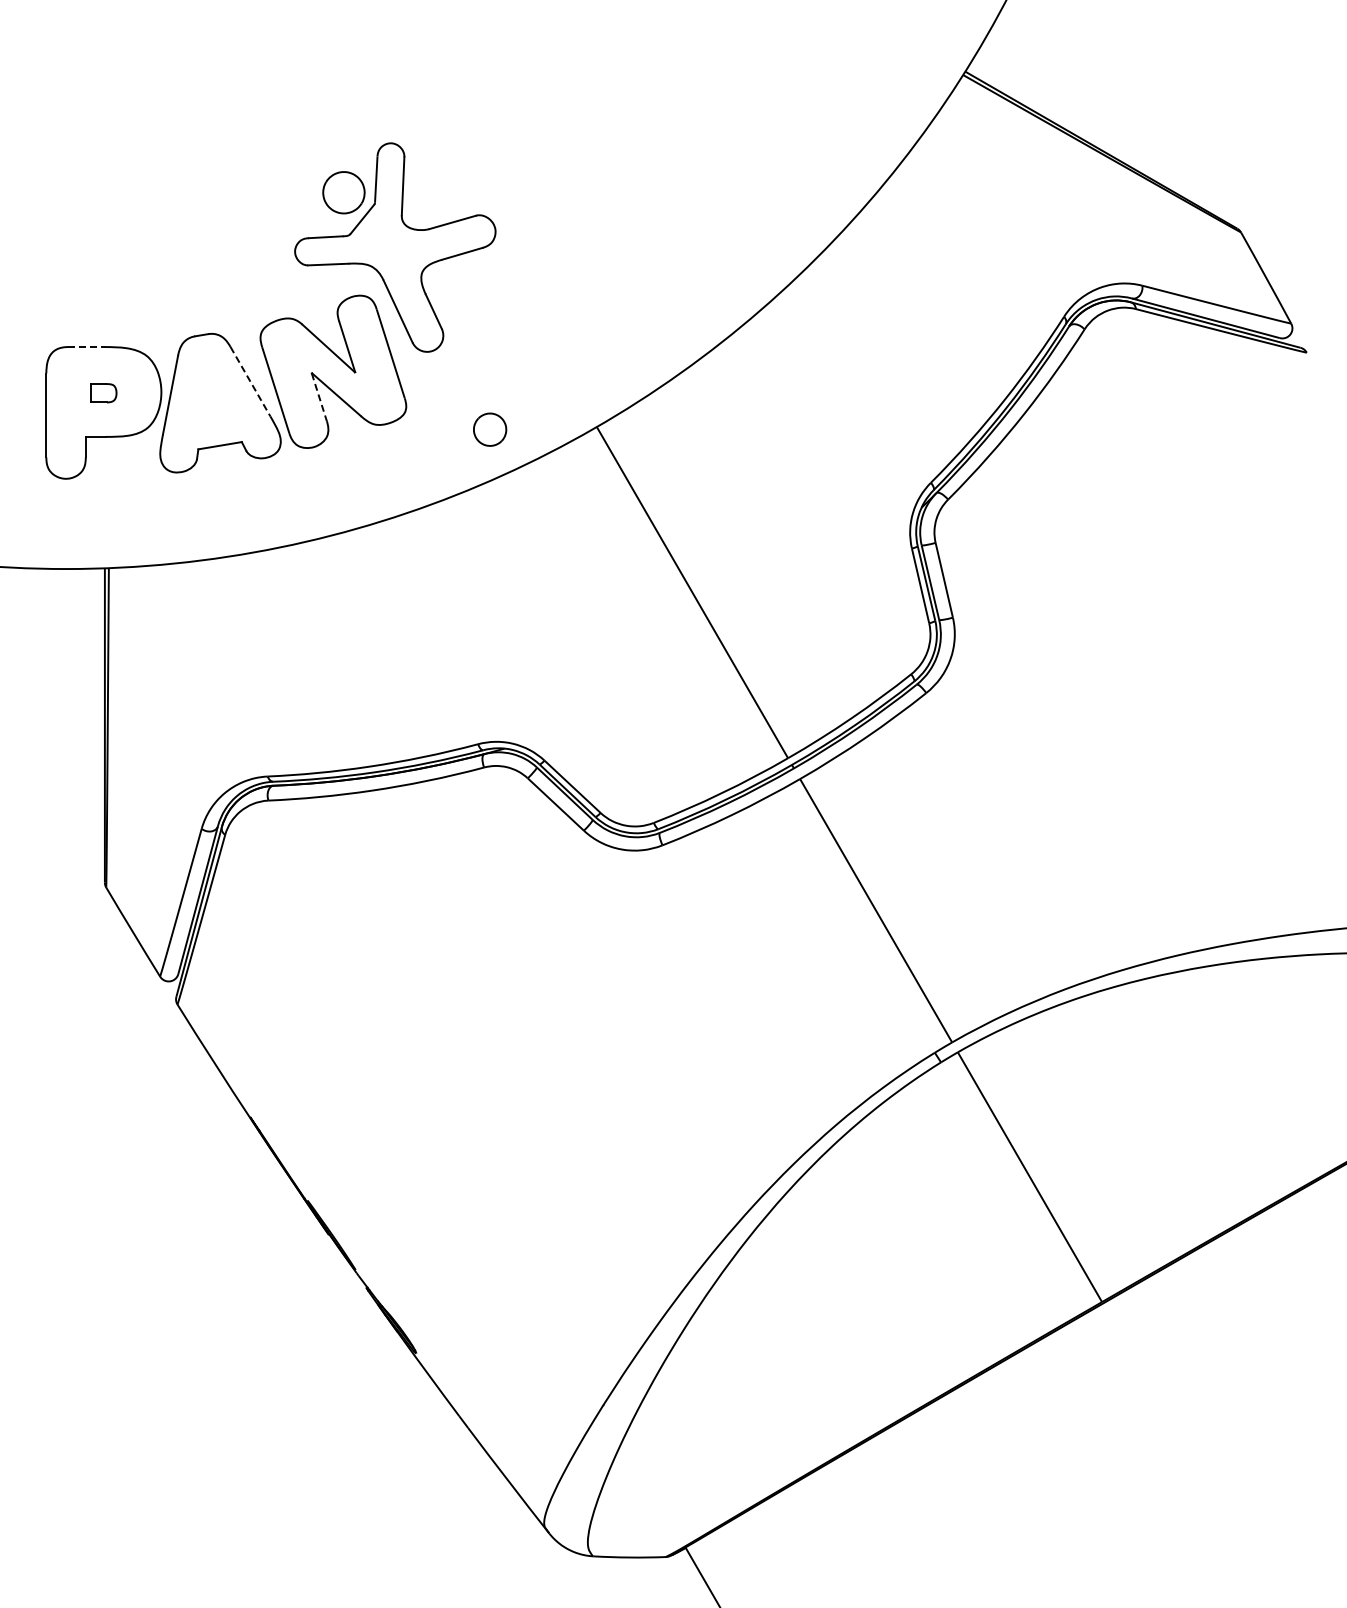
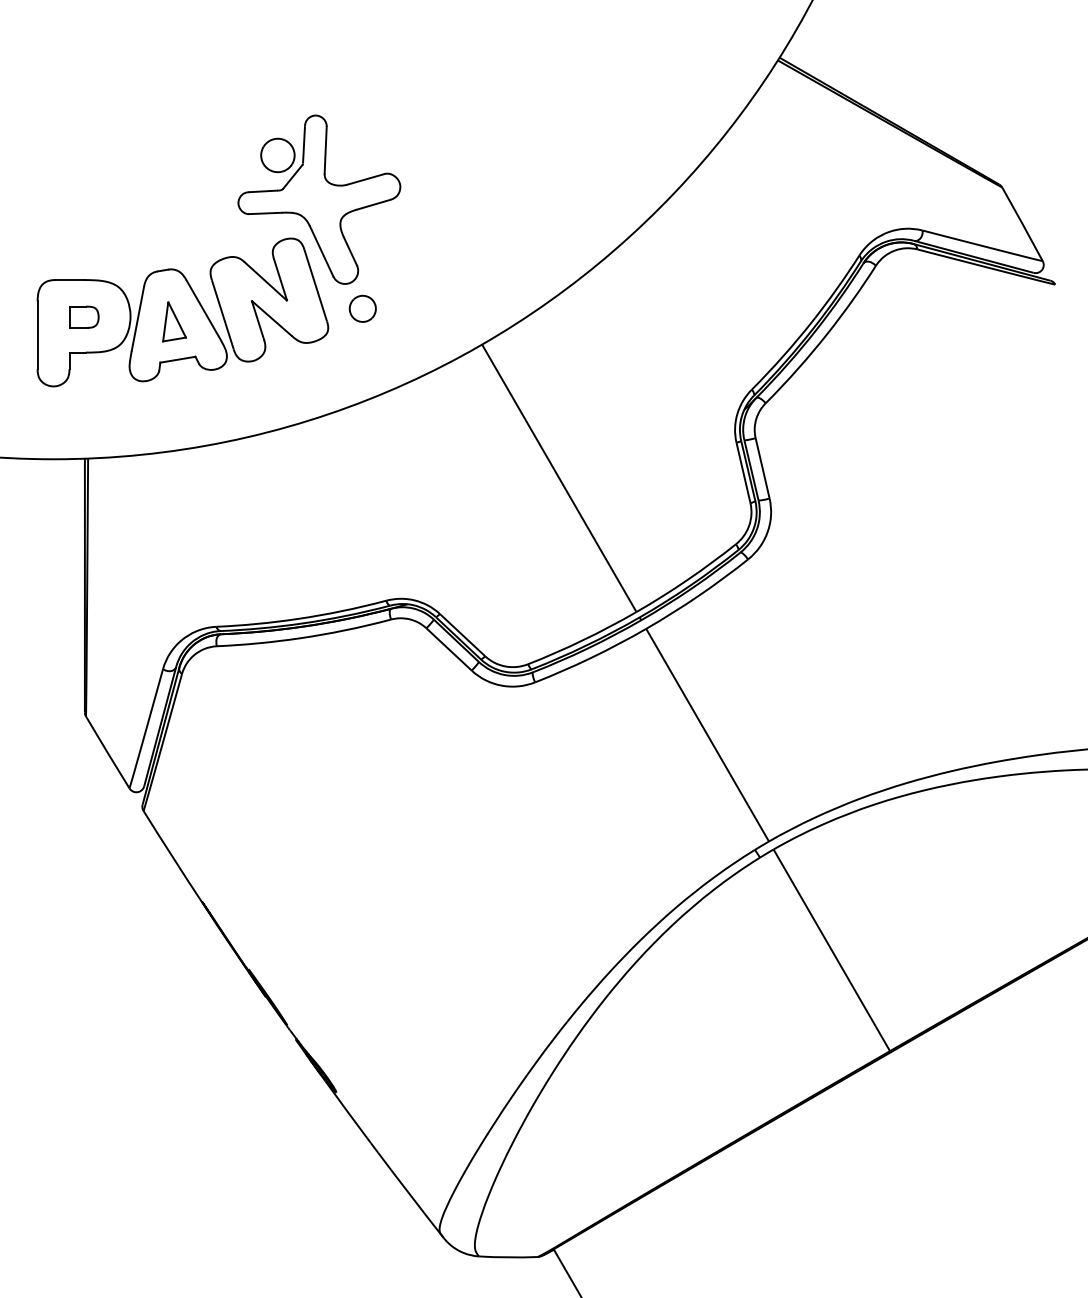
line: (86, 347) -> (70, 280), dashed -> solid
line: (250, 382) -> (202, 308), dashed -> solid
part: (103, 393) -> (83, 317), size x1.43
line: (319, 397) -> (258, 320), dashed -> solid
part: (215, 398) -> (174, 321), added
part: (490, 429) -> (363, 308), moved

